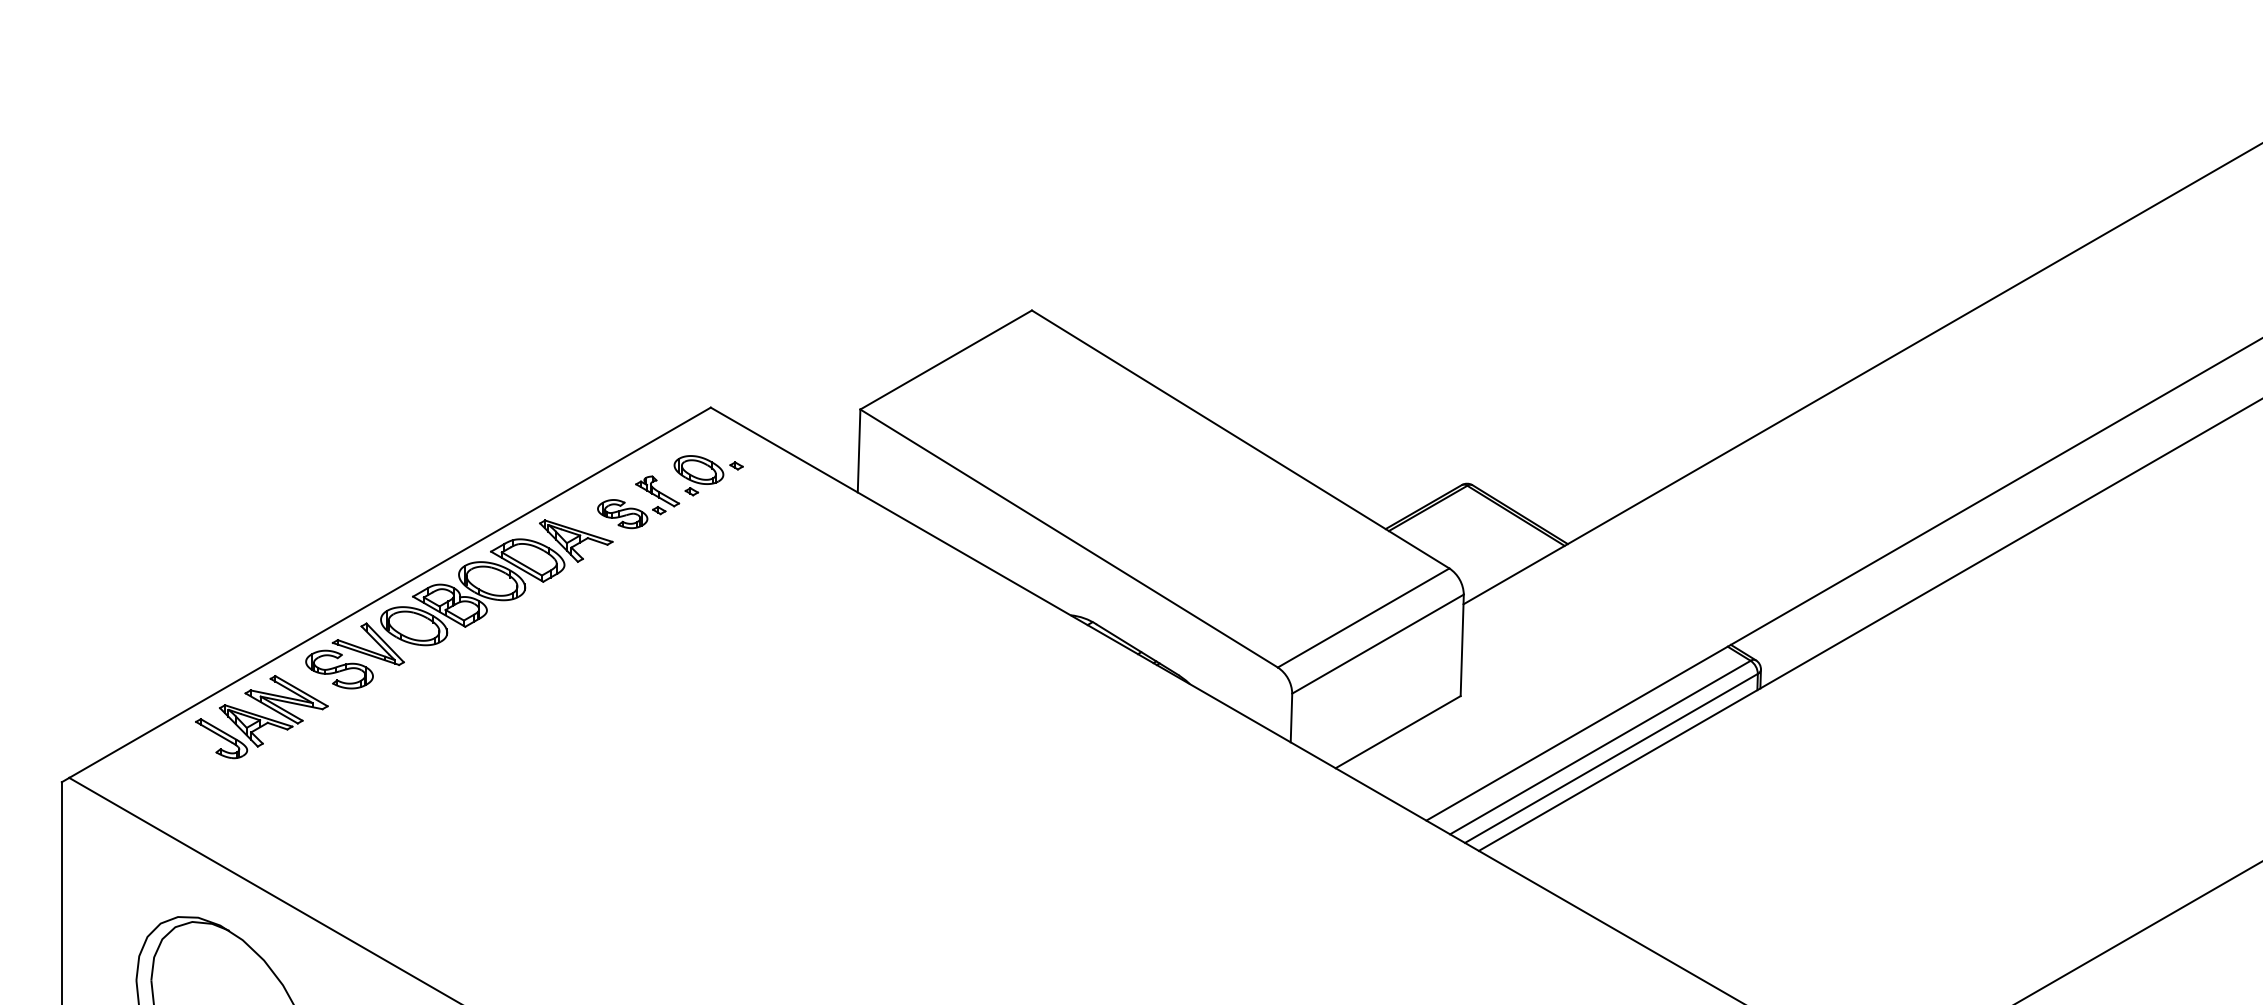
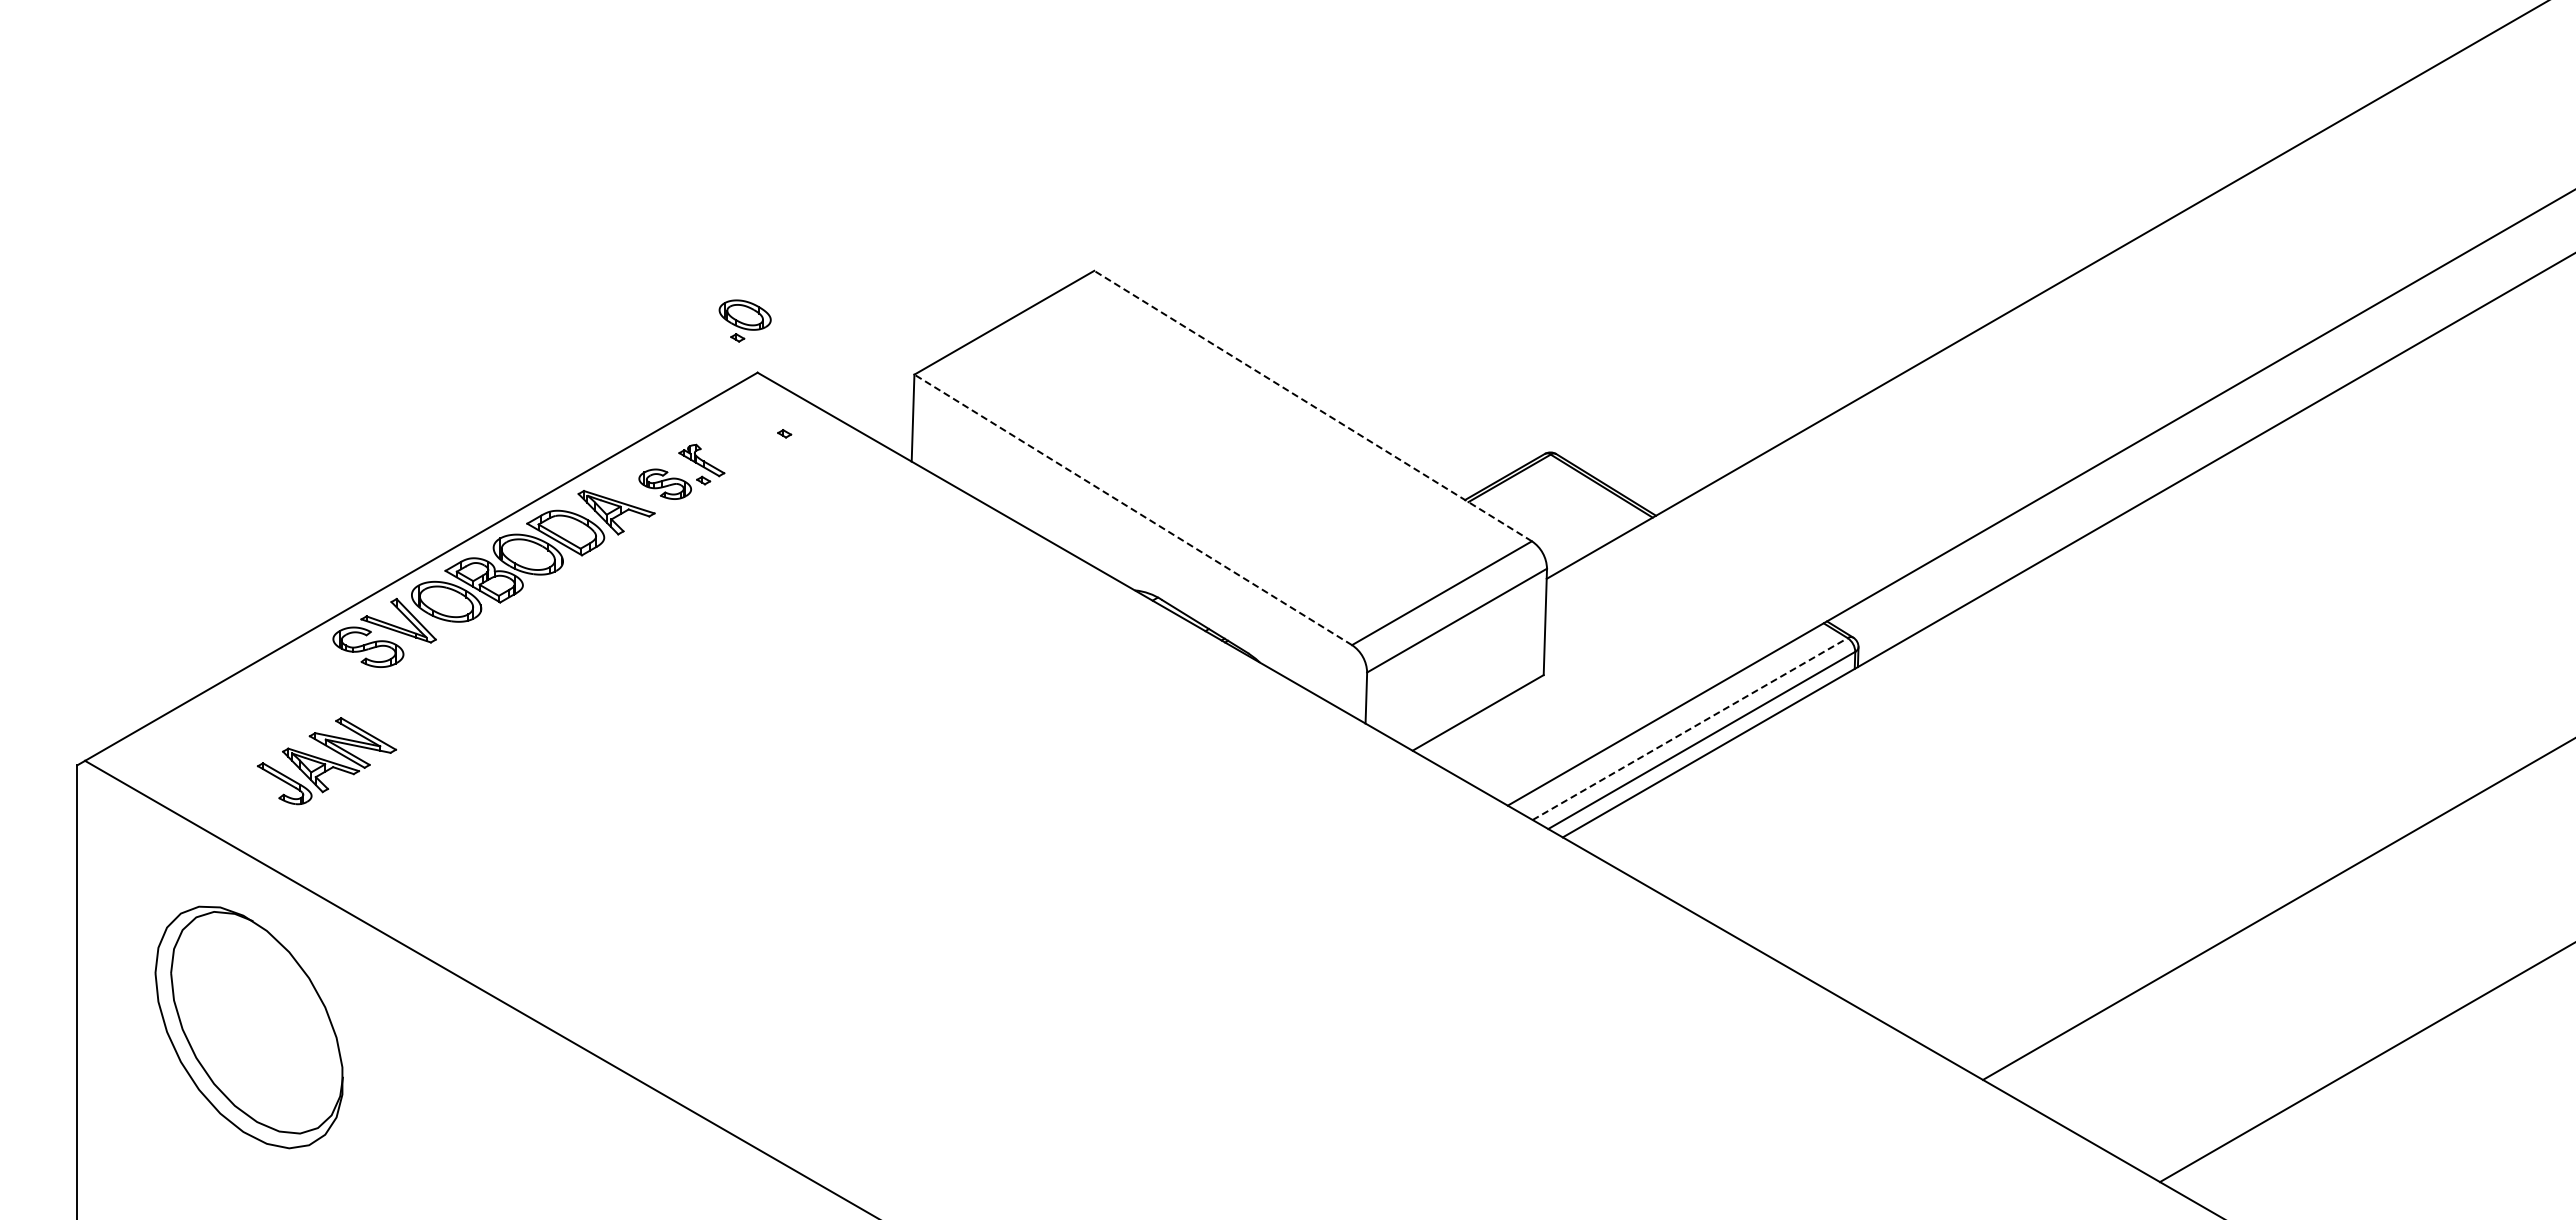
line: (1240, 438) -> (1312, 405), solid -> dashed
part: (698, 475) -> (744, 320), moved
line: (1068, 538) -> (1132, 509), solid -> dashed
part: (262, 717) -> (327, 761), moved
line: (1600, 747) -> (1690, 729), solid -> dashed

